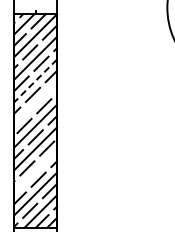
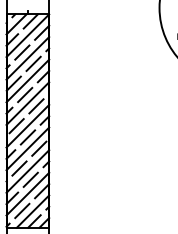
line: (35, 81) -> (27, 81), dashed -> solid
line: (35, 103) -> (27, 103), added
line: (35, 171) -> (27, 171), added

